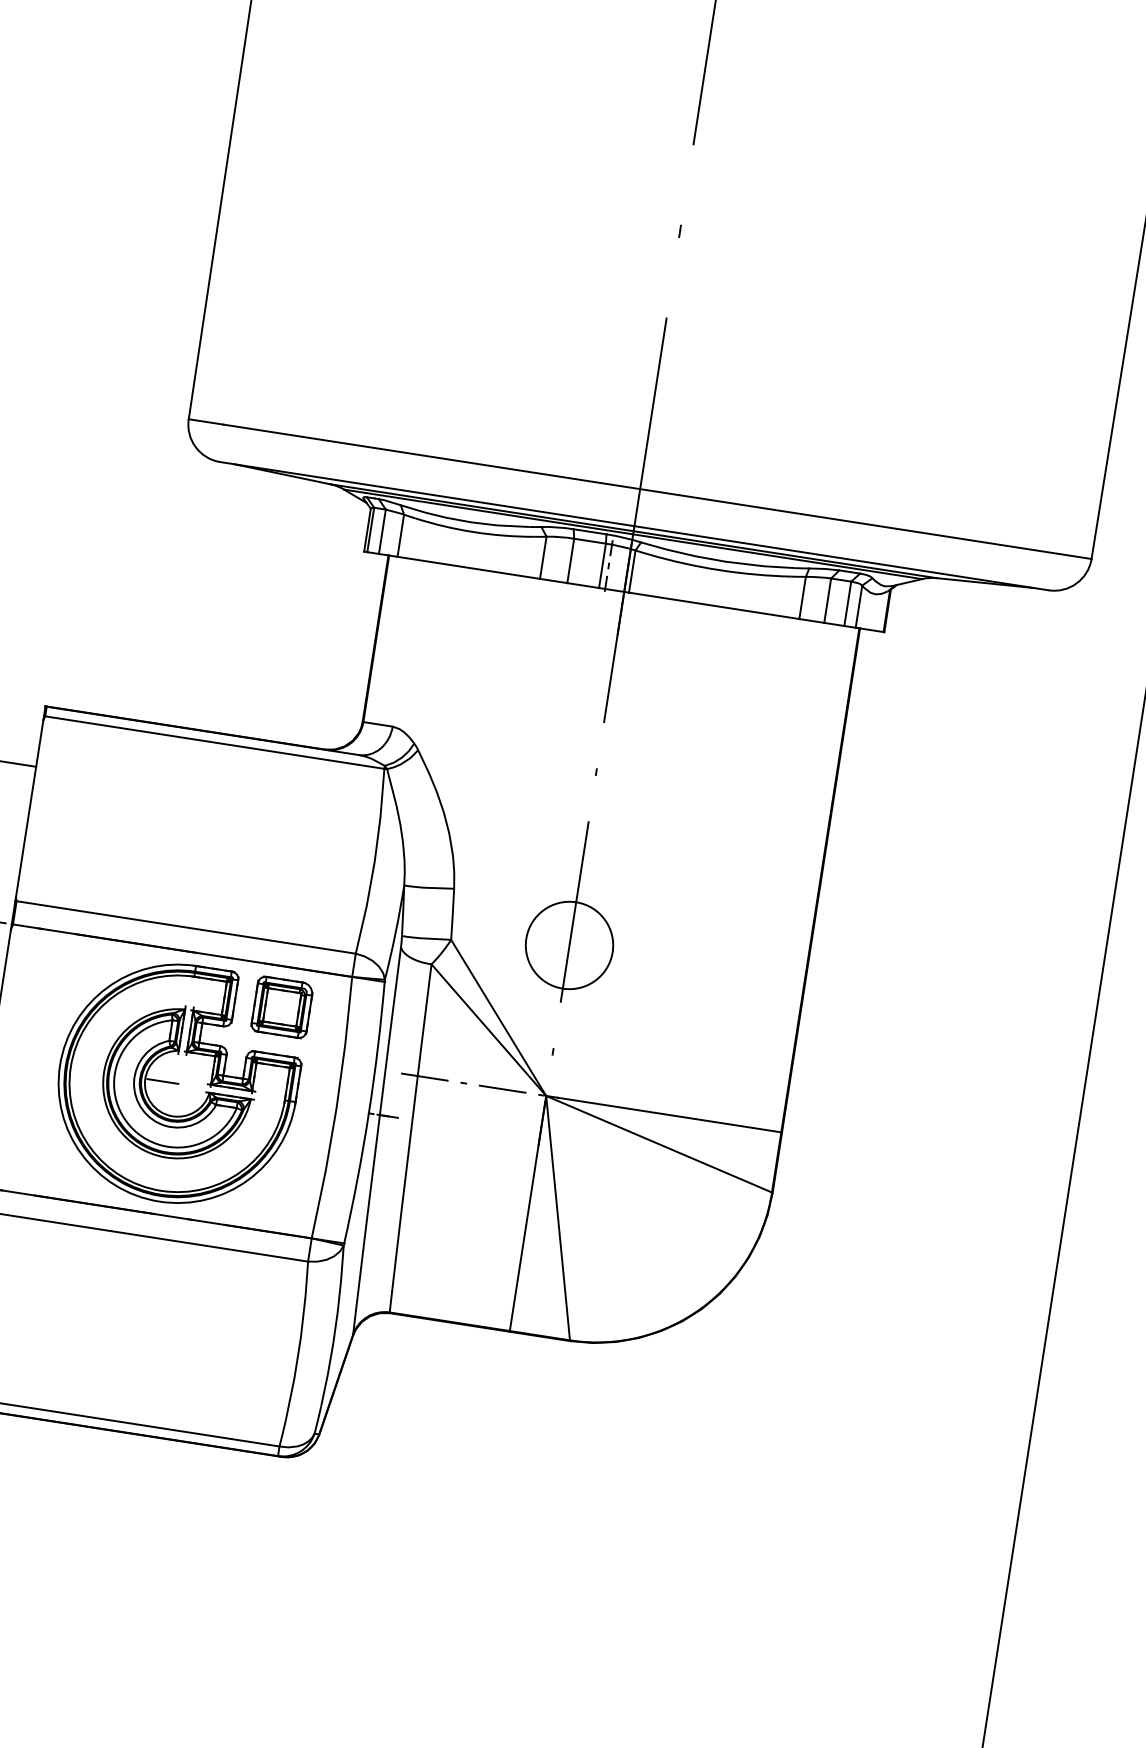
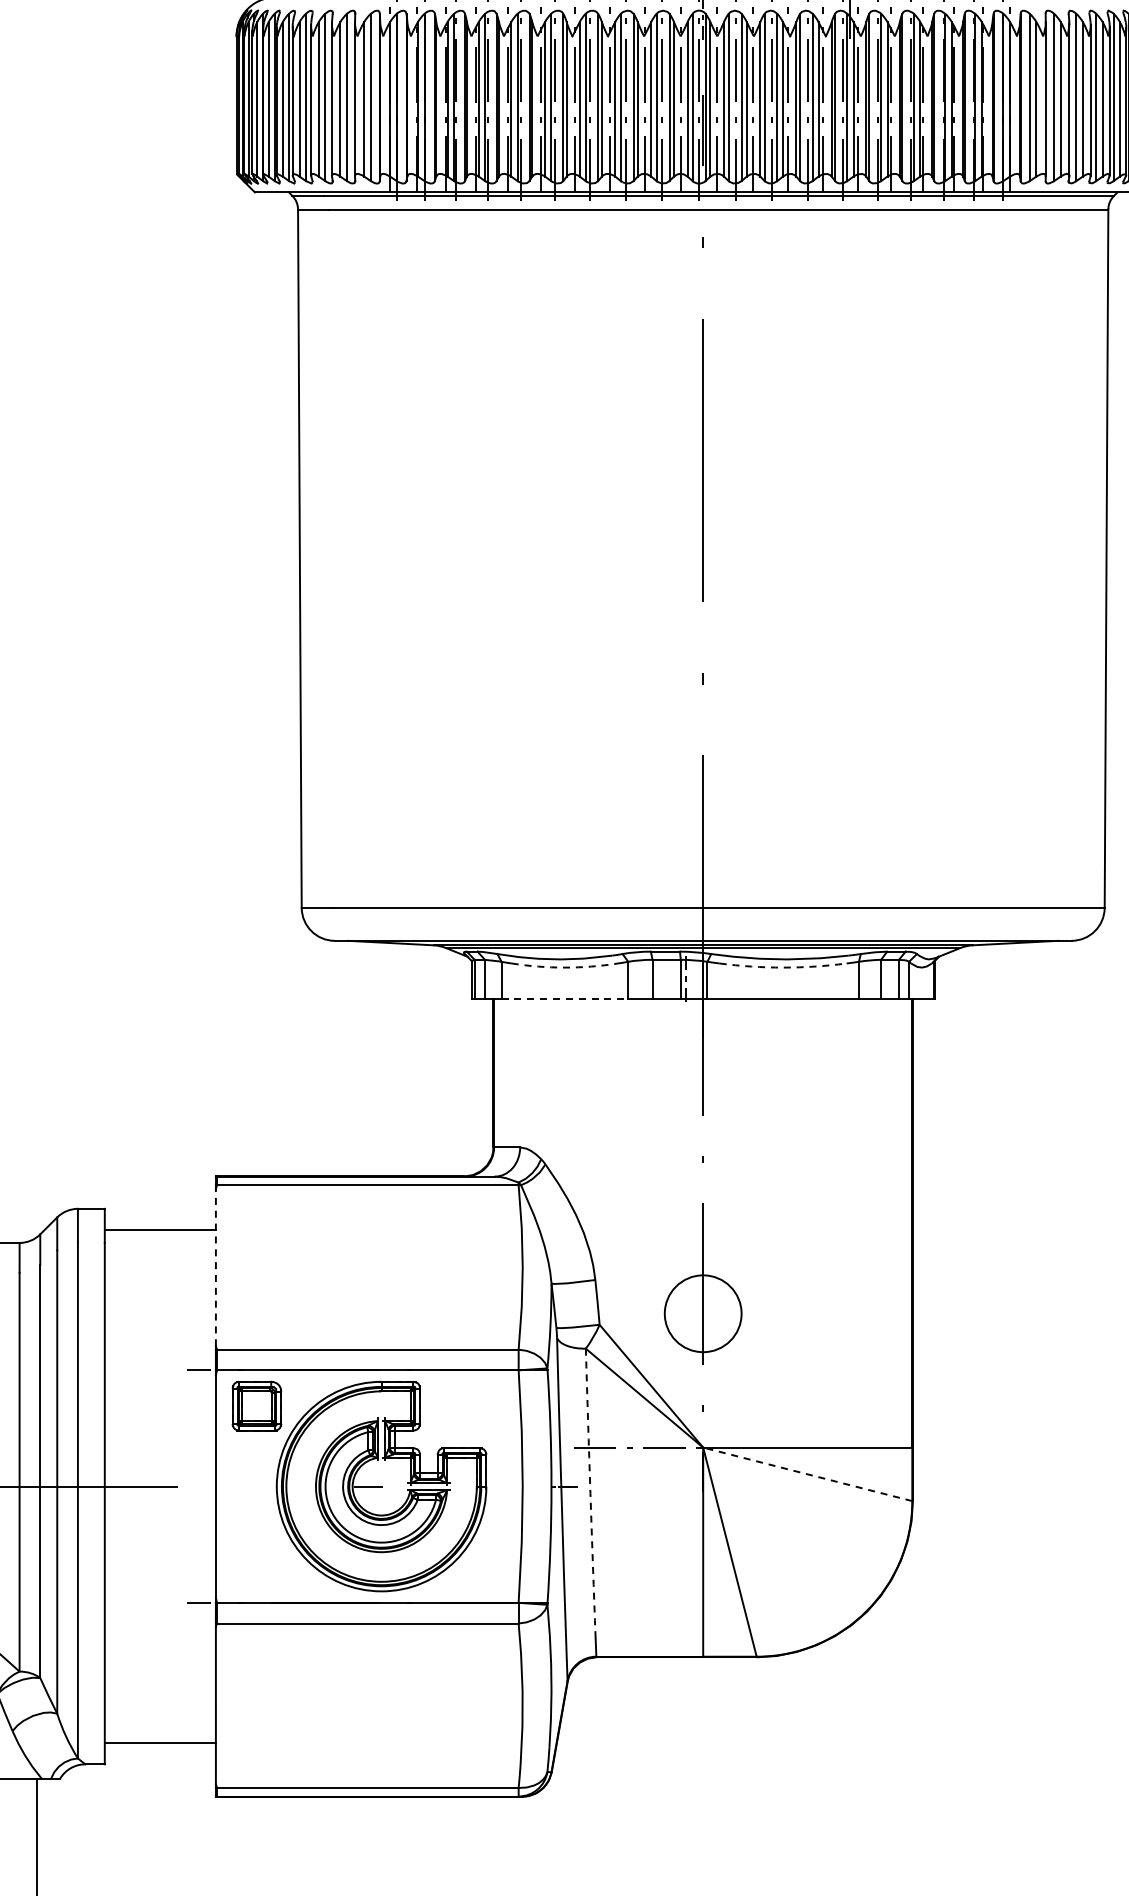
arc: (473, 532) -> (564, 967), solid -> dashed
line: (469, 568) -> (565, 999), solid -> dashed
arc: (720, 570) -> (783, 967), solid -> dashed
line: (29, 808) -> (215, 1267), solid -> dashed
part: (281, 1006) -> (256, 1405), moved
arc: (411, 1127) -> (590, 1493), solid -> dashed
line: (658, 1144) -> (807, 1474), solid -> dashed

